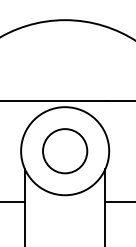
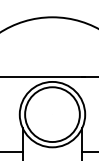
circle: (65, 151) -> (52, 114), size x1.67

